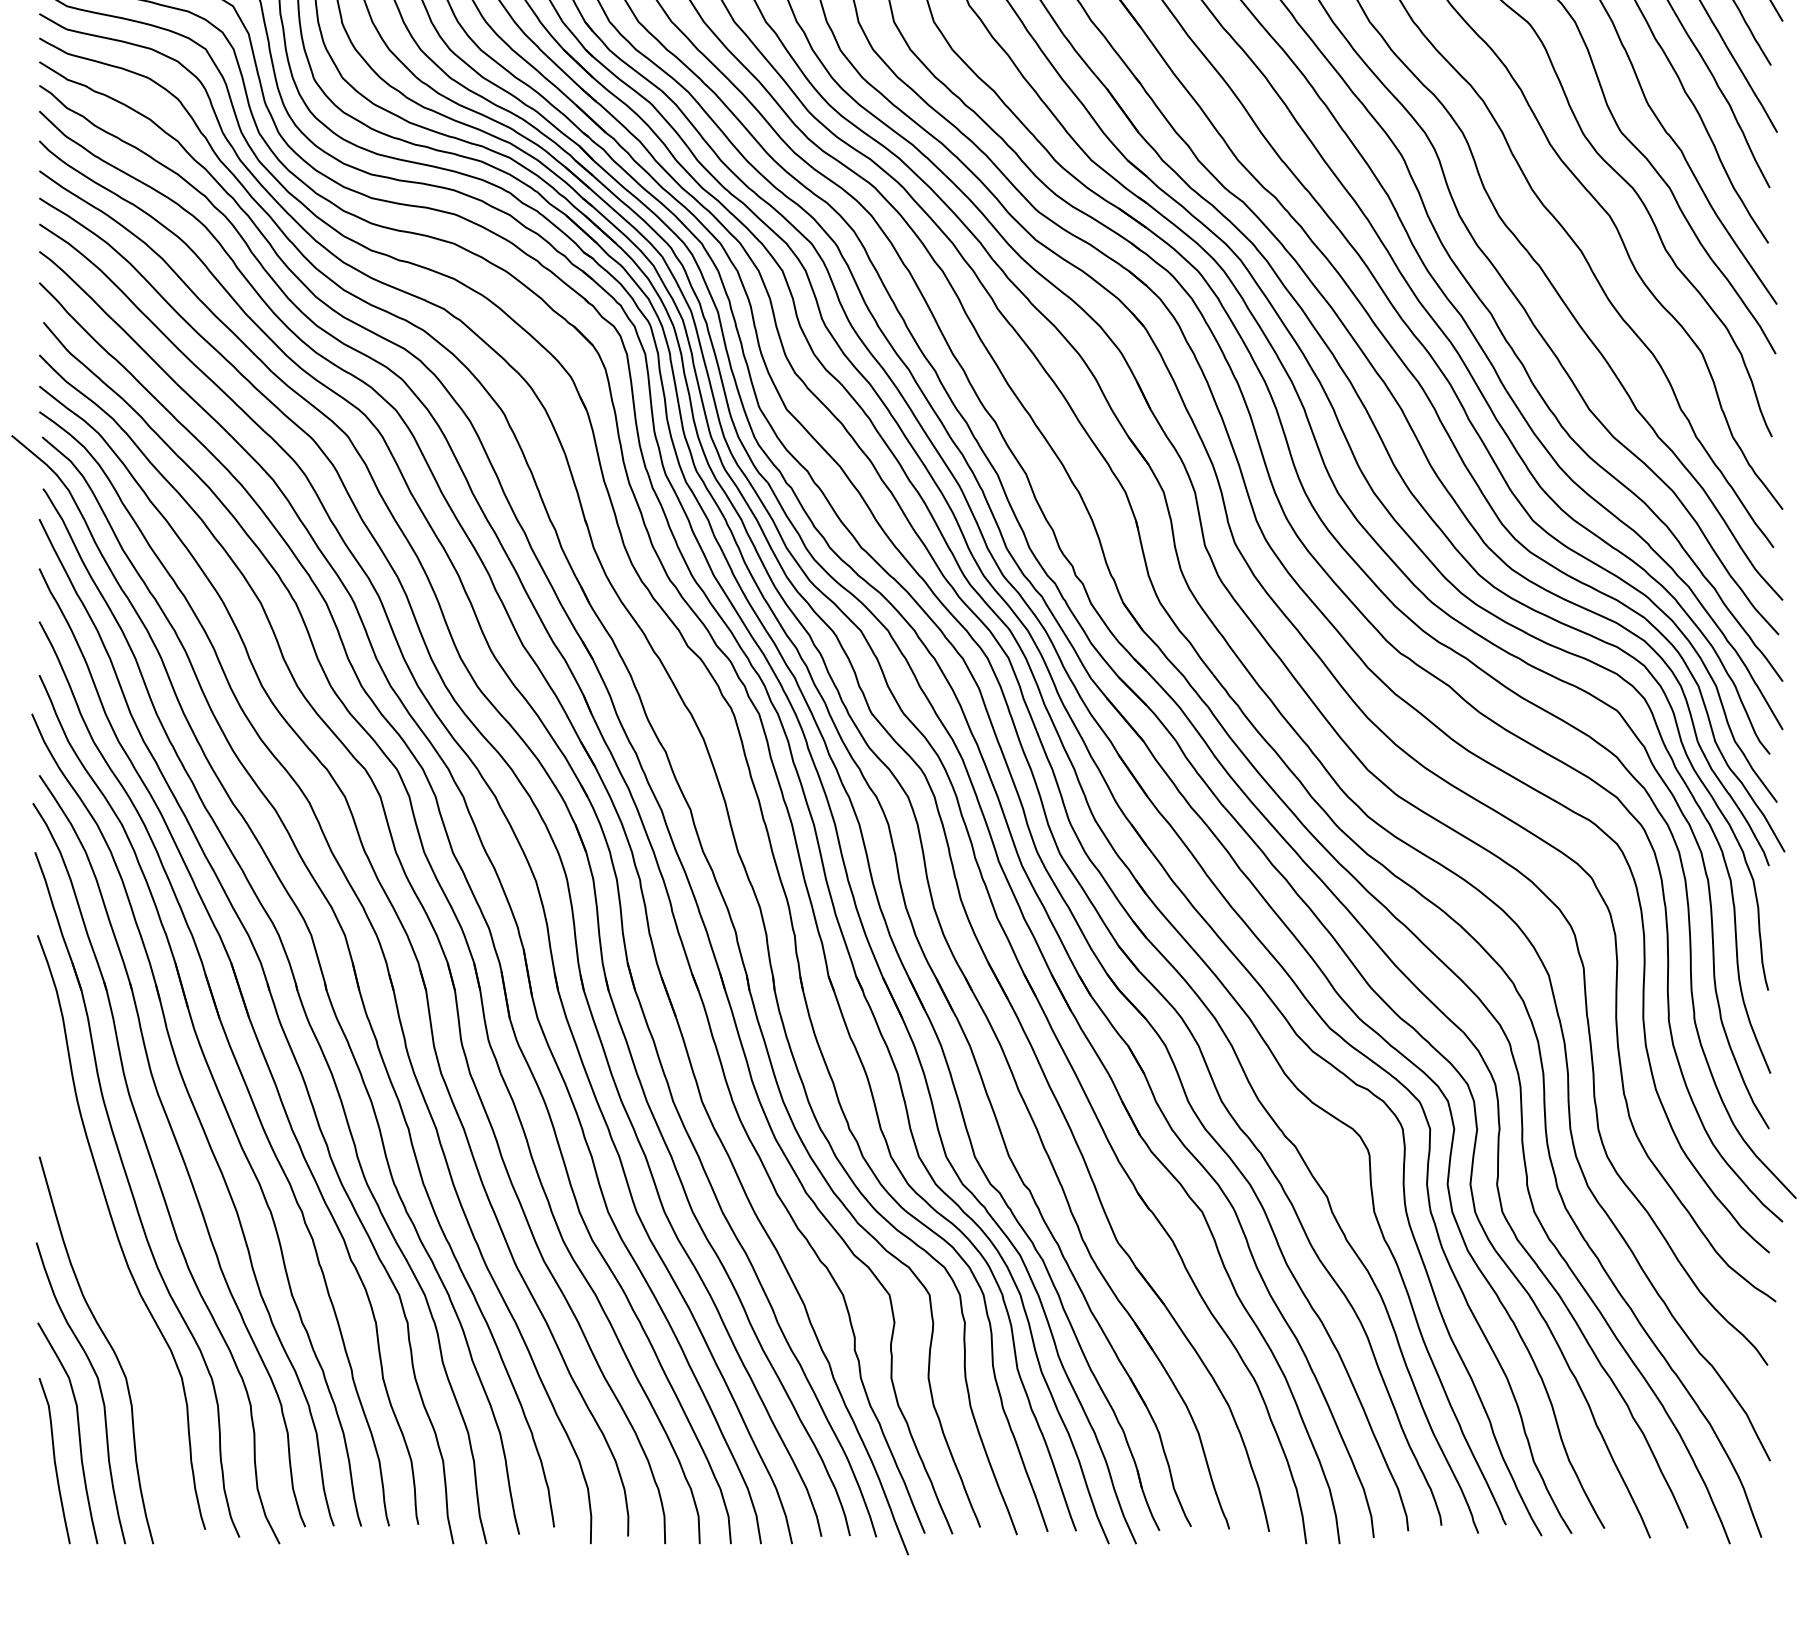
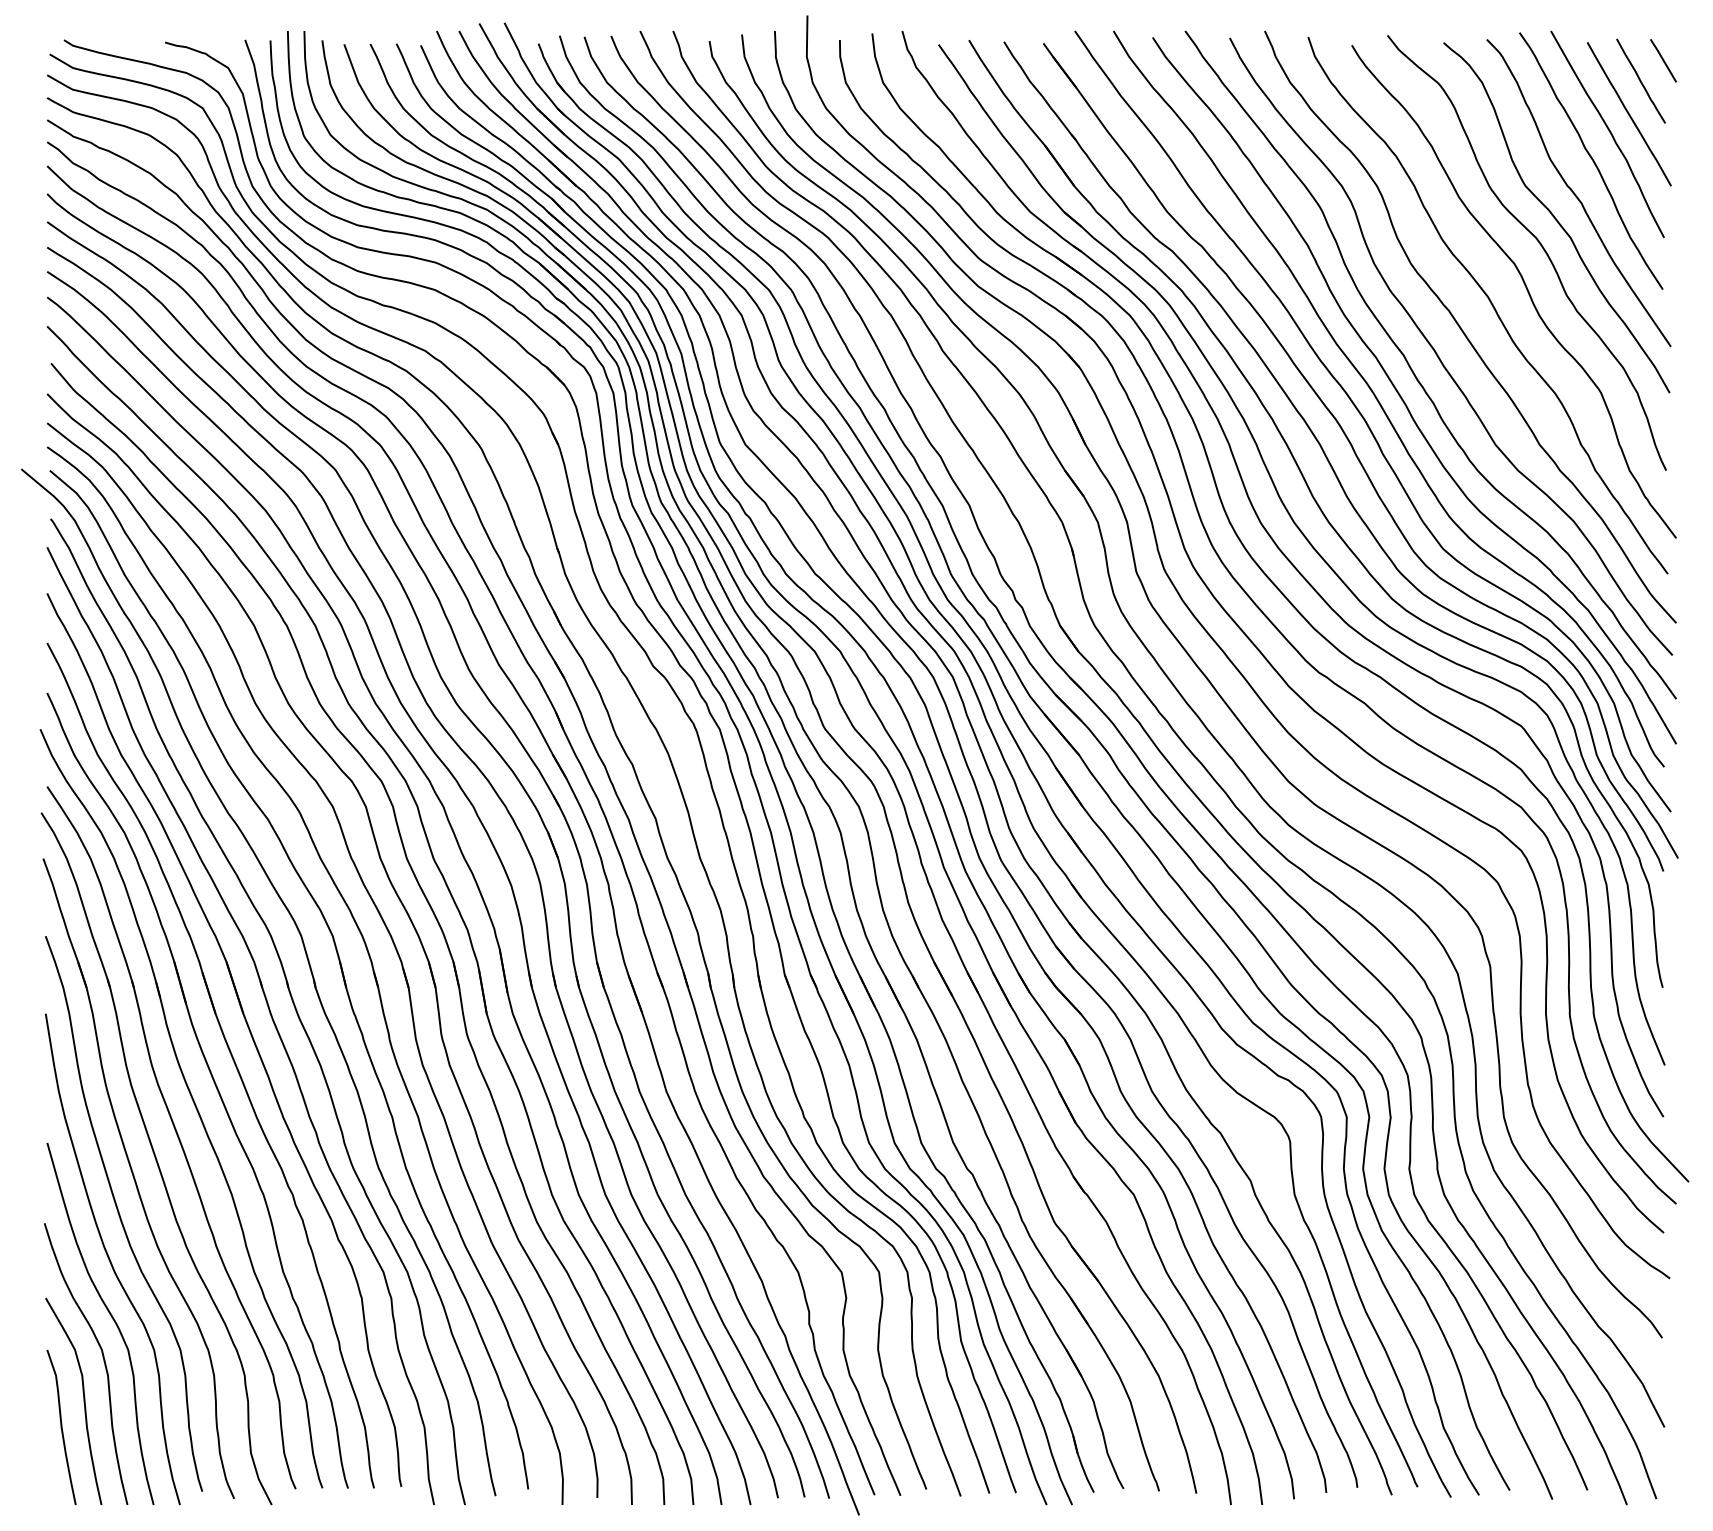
curve: (107, 1281) -> (110, 1259), added

